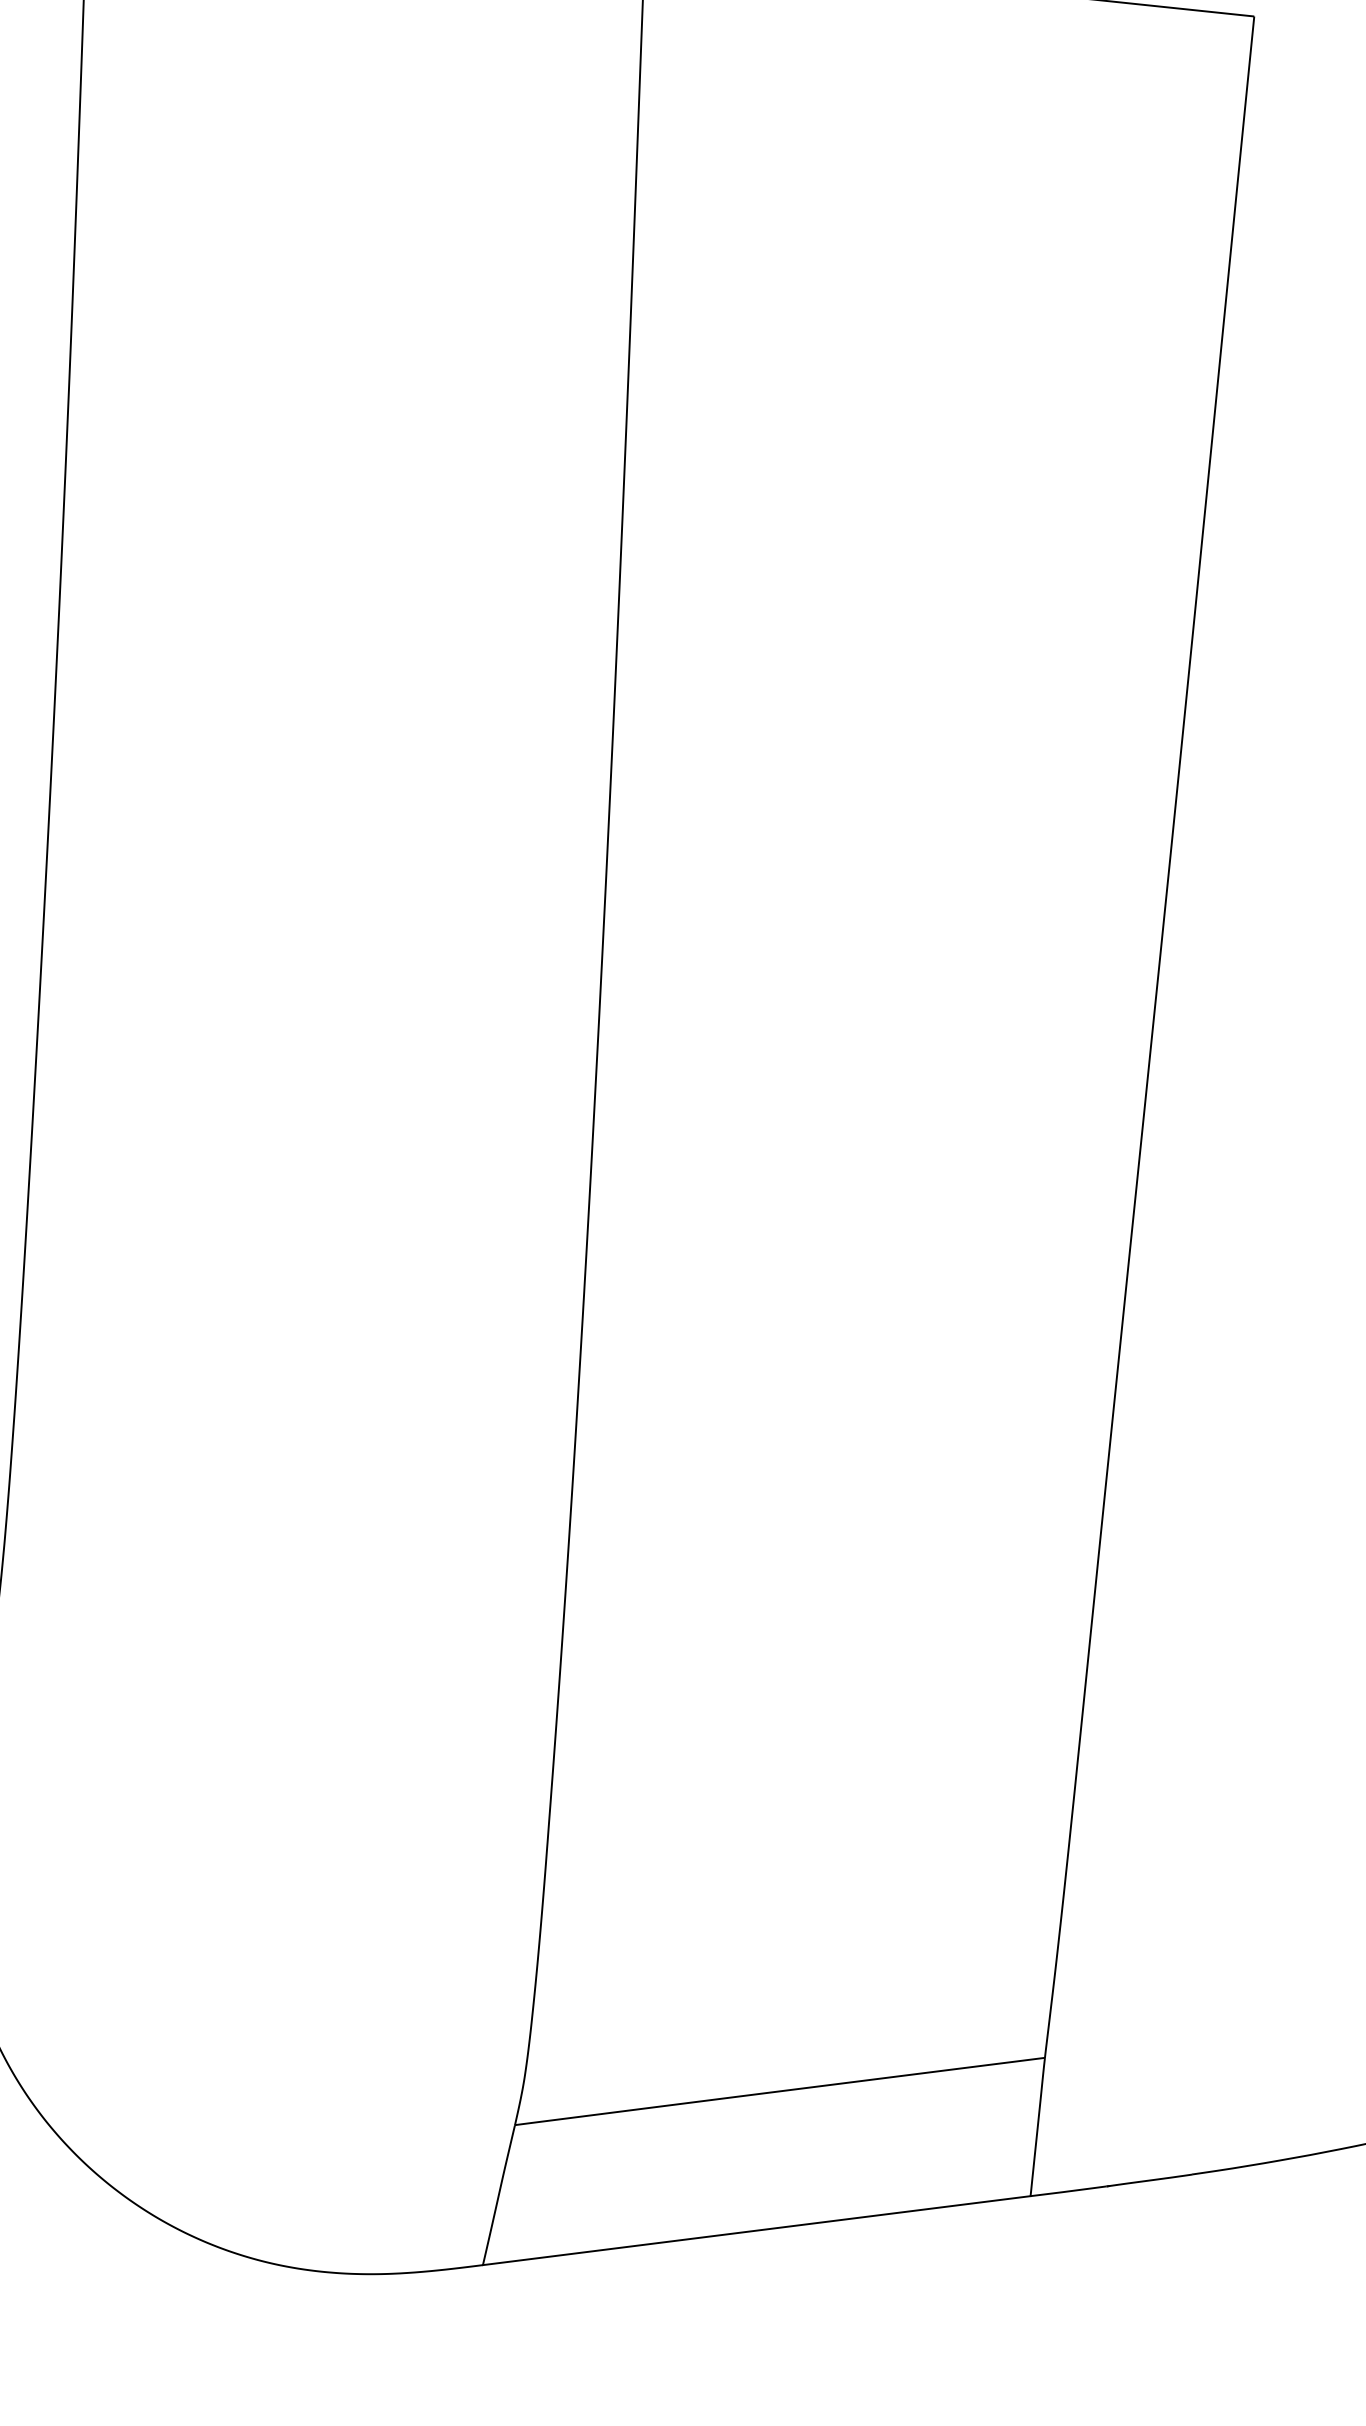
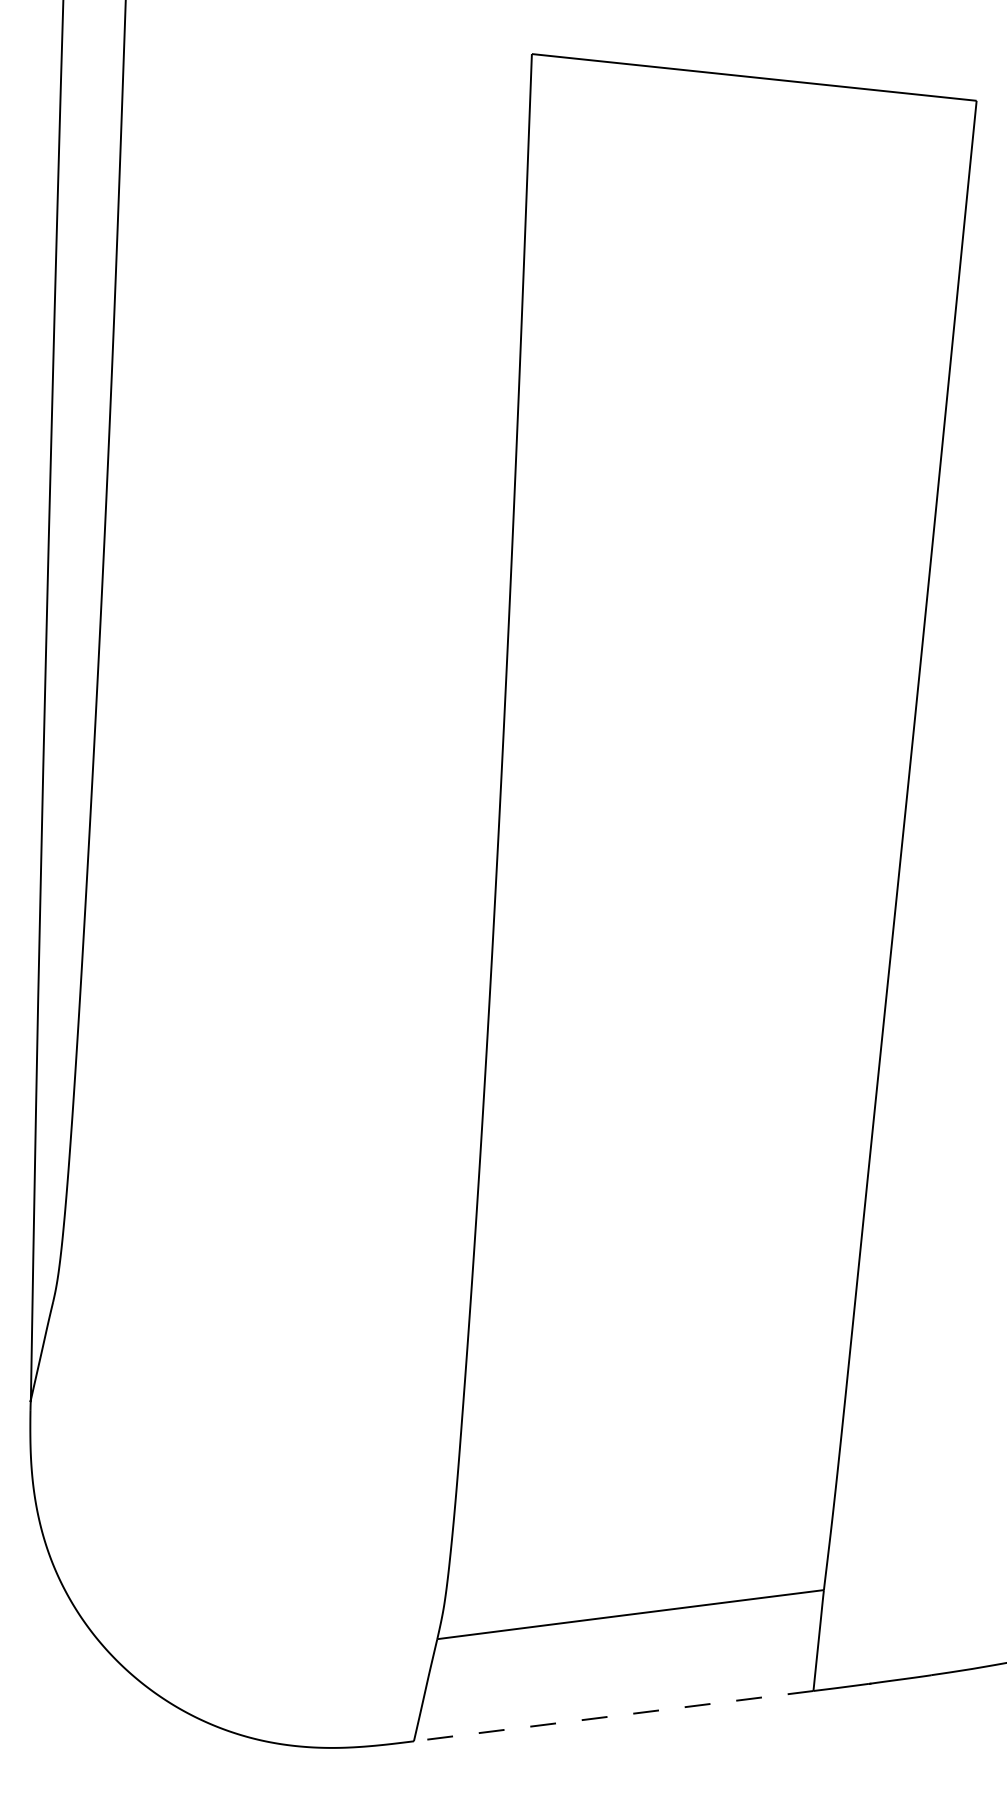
line: (756, 2231) -> (613, 1716), solid -> dashed

